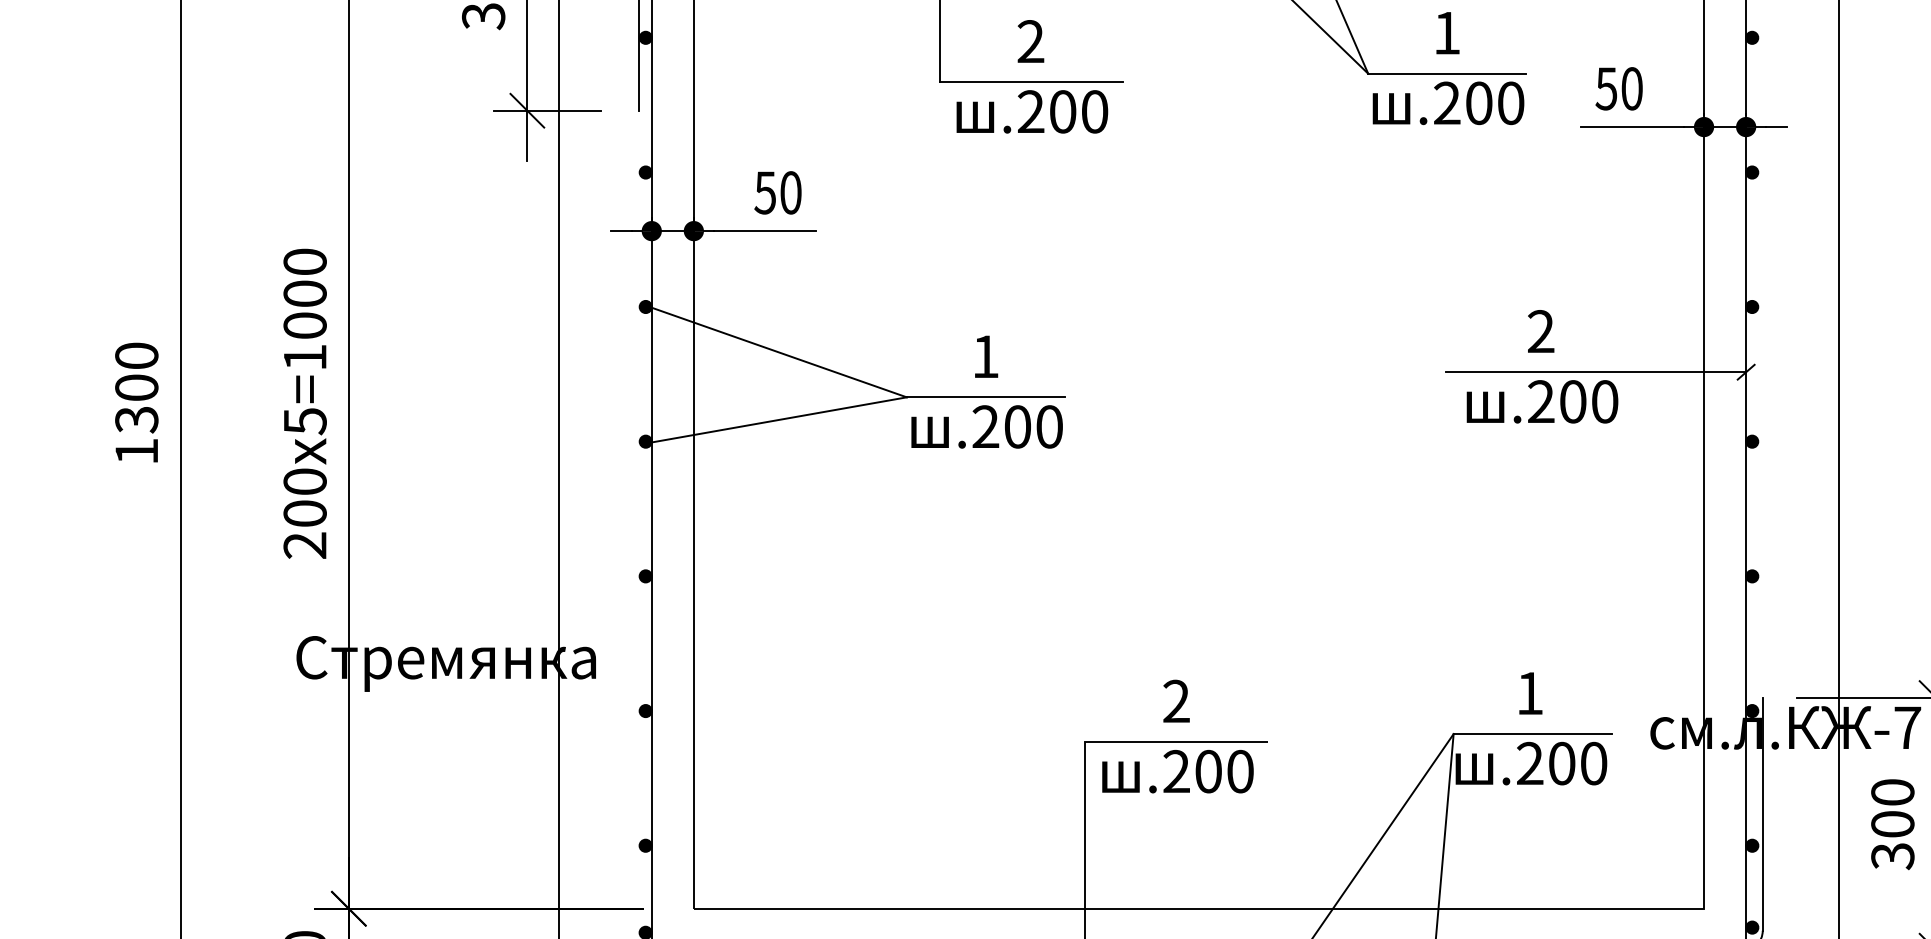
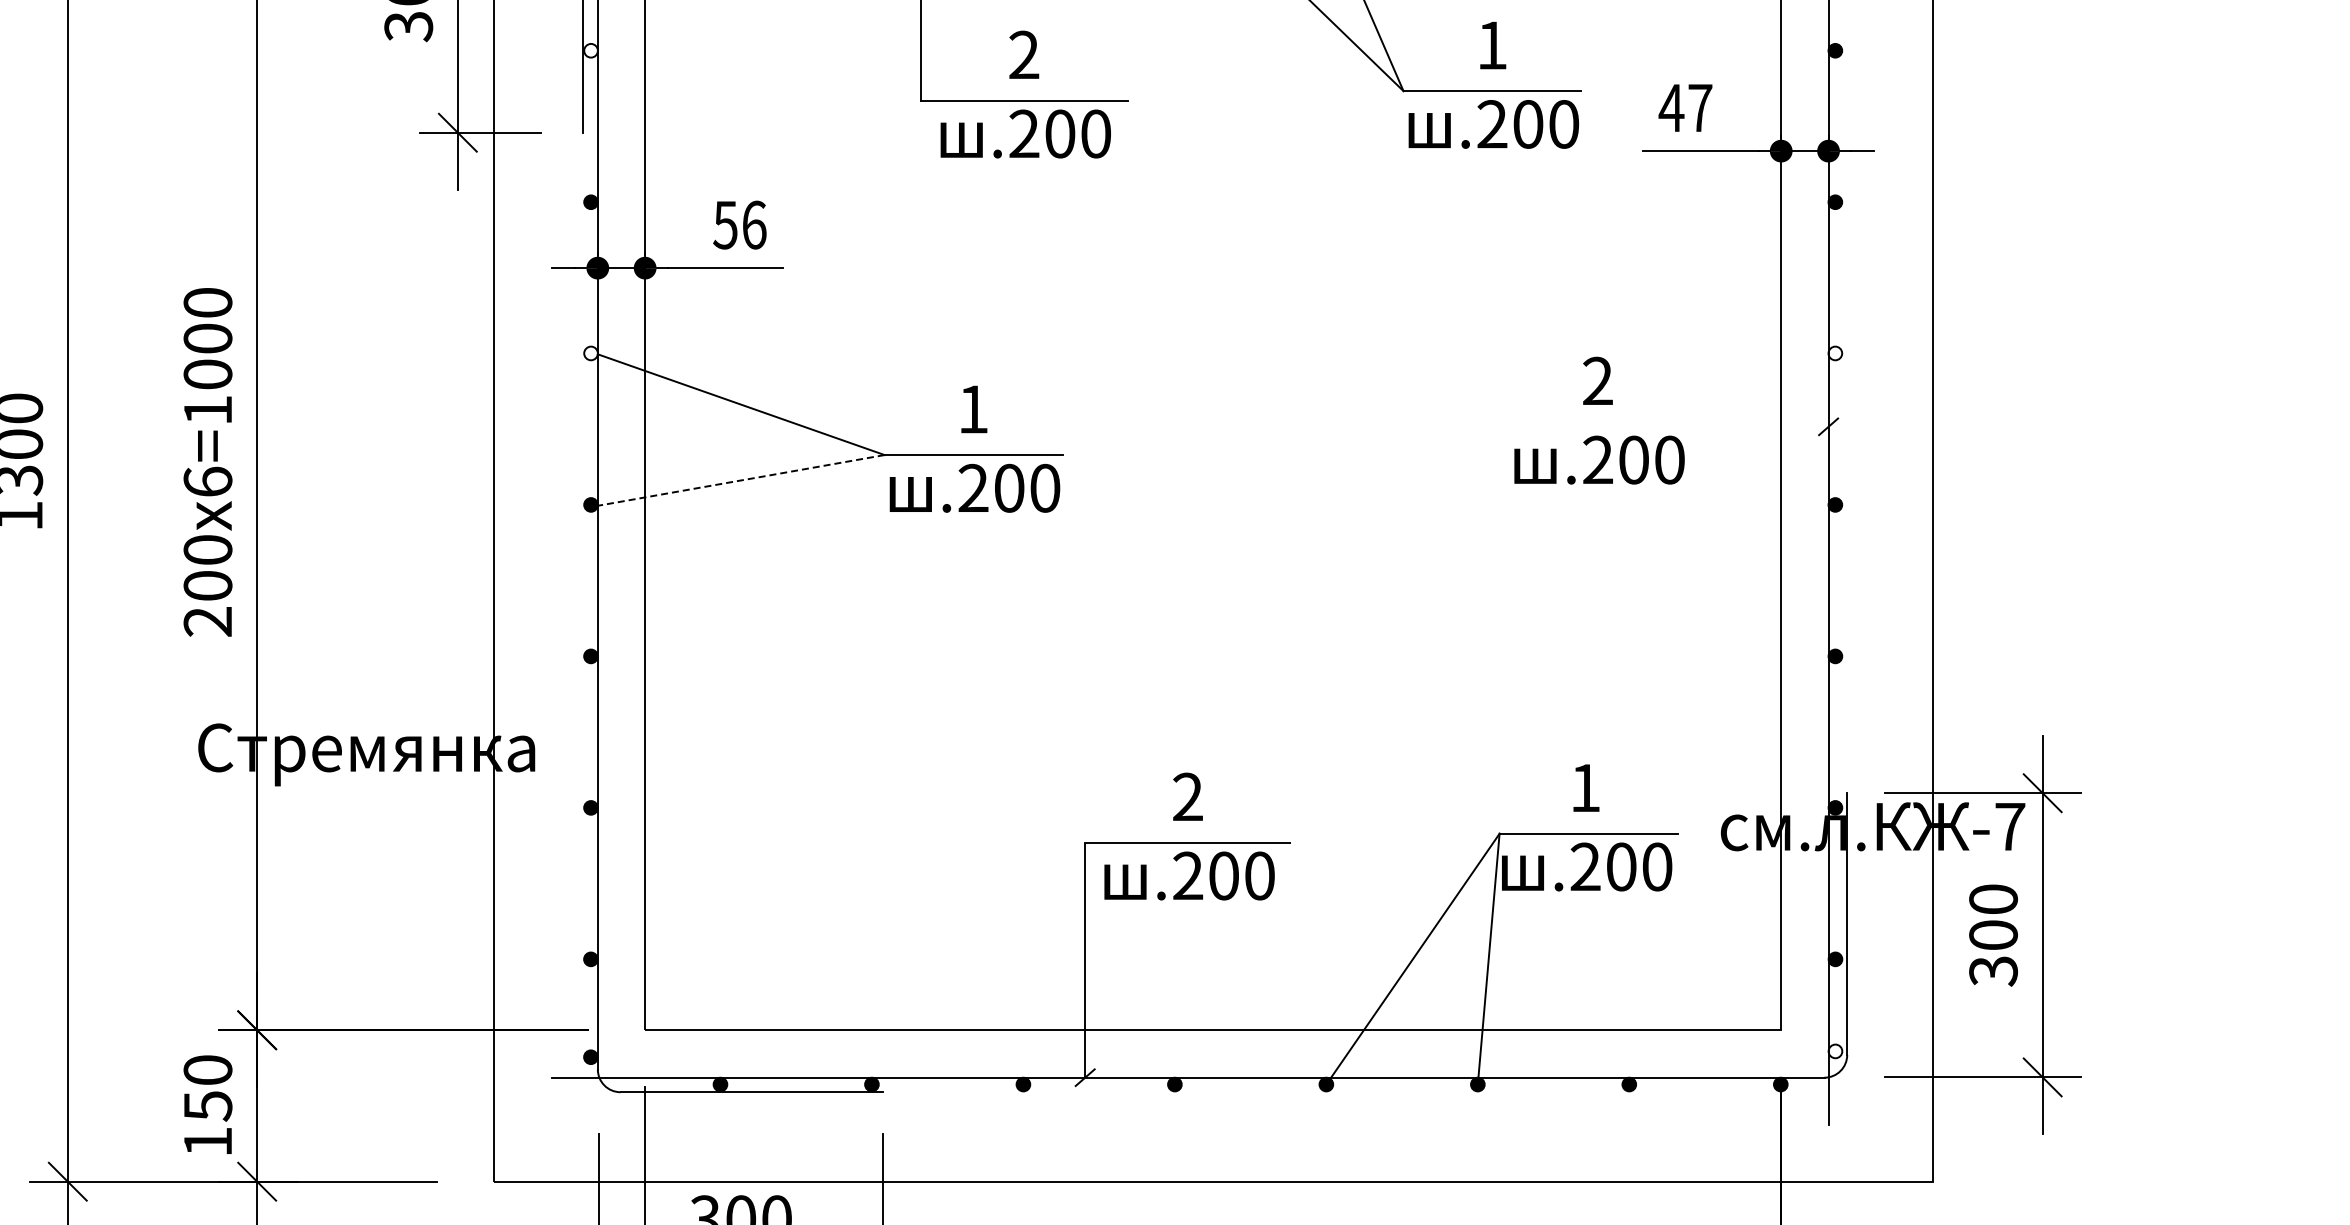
fill: (645, 37) -> (590, 50), removed
text: (1618, 88) -> (1685, 107), 50 -> 47
text: (791, 192) -> (754, 224), 50 -> 56
fill: (645, 307) -> (590, 353), removed
fill: (1752, 307) -> (1835, 353), removed
line: (1595, 371) -> (1659, 426), removed
line: (779, 419) -> (741, 480), solid -> dashed
text: (304, 420) -> (207, 481), 5=1000 -> 6=1000
fill: (1752, 927) -> (1835, 1051), removed

